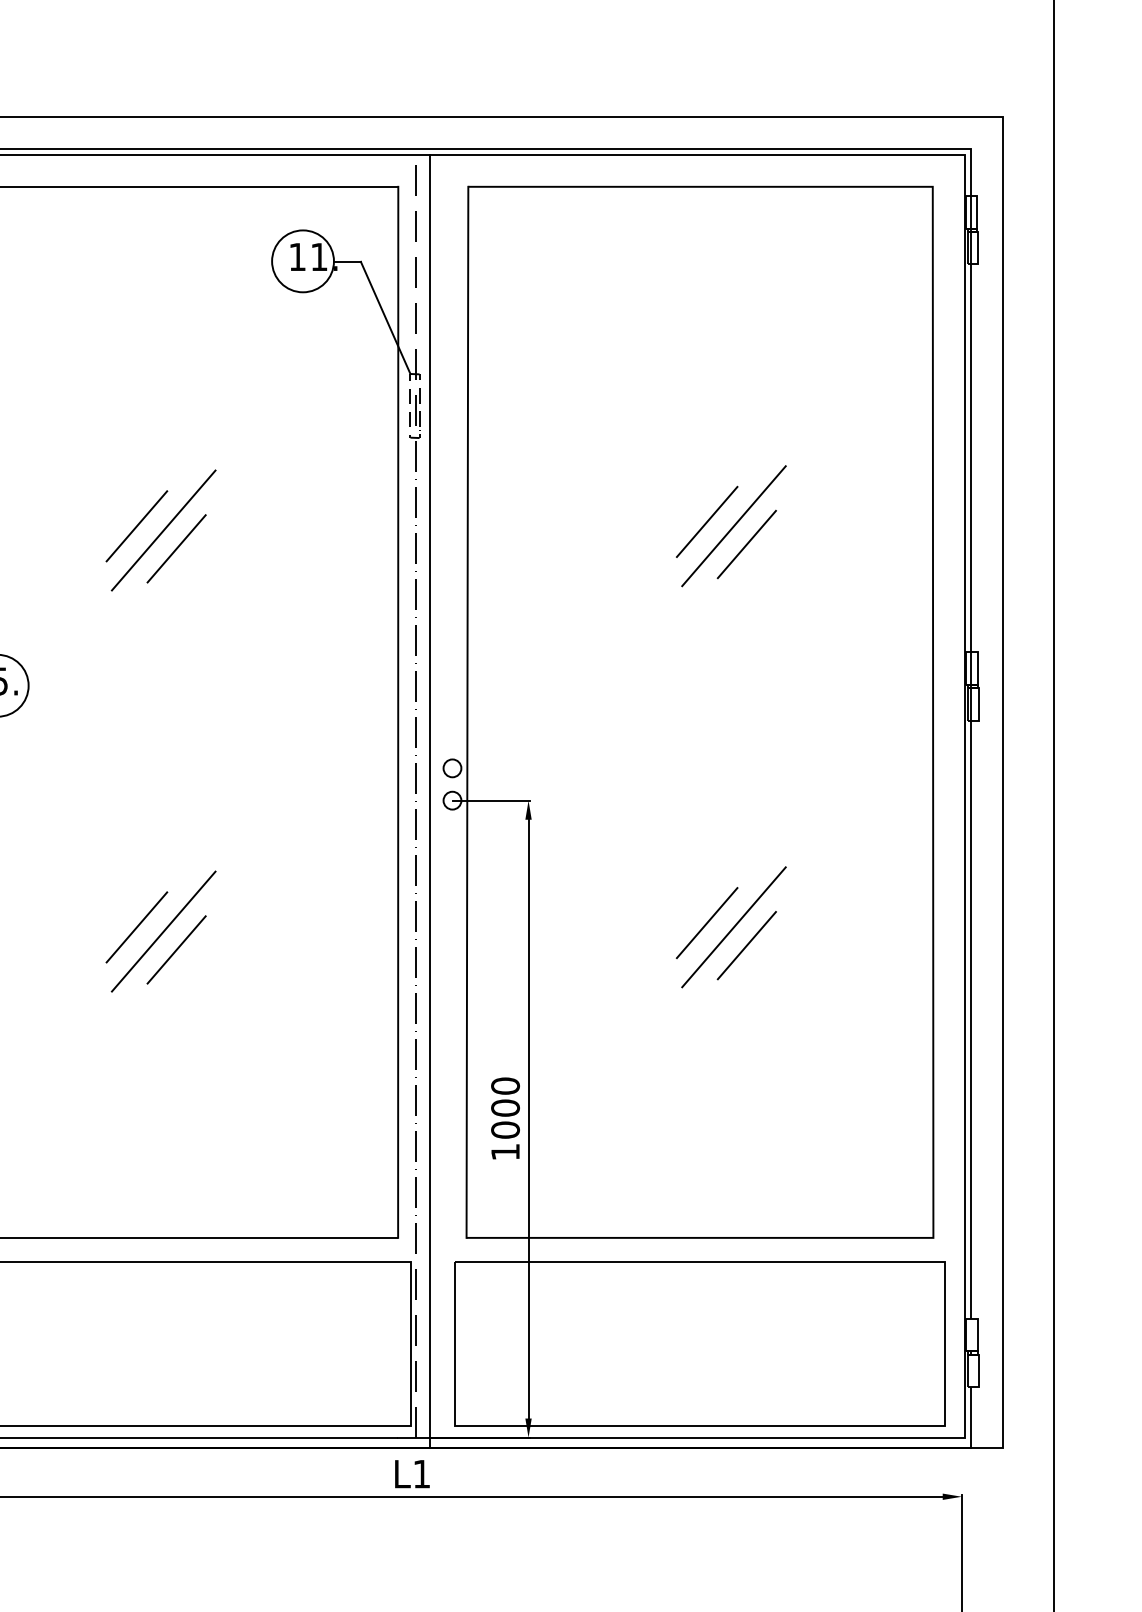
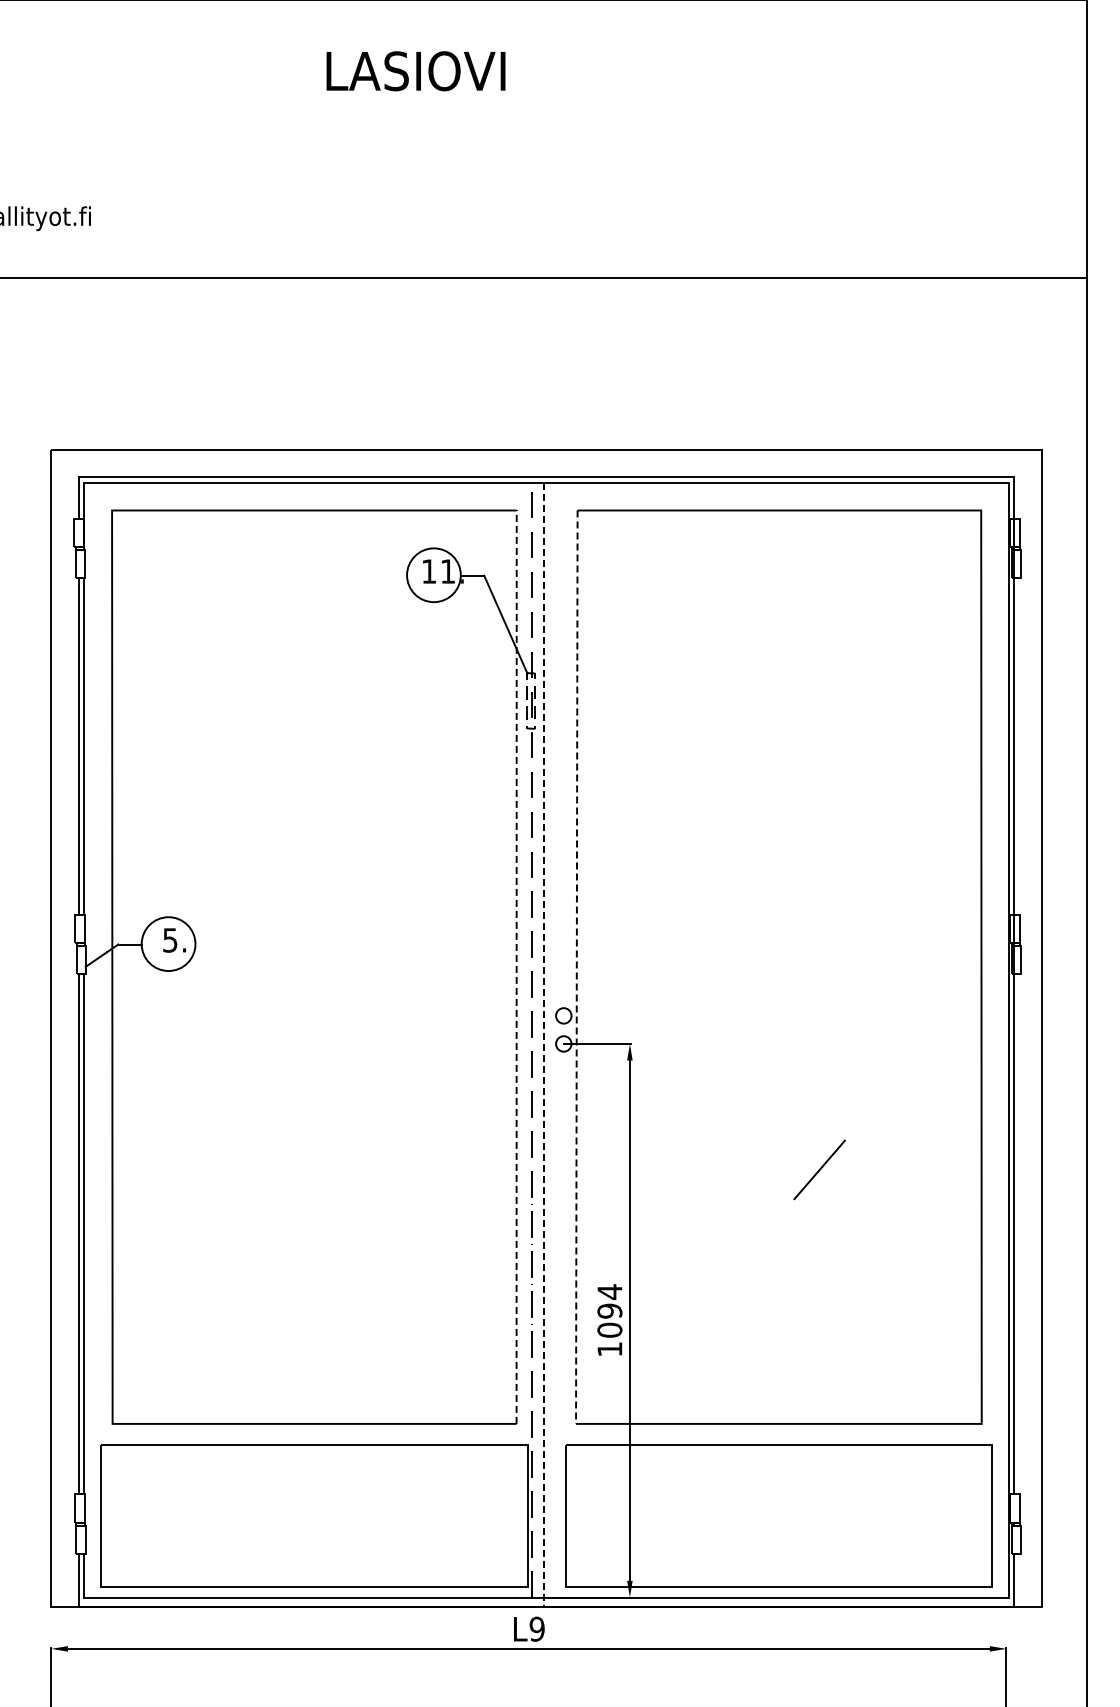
line: (706, 521) -> (784, 801), removed
line: (136, 526) -> (289, 805), removed
line: (734, 526) -> (808, 805), removed
line: (163, 530) -> (312, 809), removed
line: (746, 544) -> (819, 821), removed
line: (175, 548) -> (323, 824), removed
line: (398, 712) -> (516, 967), solid -> dashed
line: (467, 712) -> (576, 967), solid -> dashed
line: (430, 801) -> (544, 1044), solid -> dashed
line: (706, 922) -> (784, 1149), removed
line: (136, 926) -> (289, 1153), removed
line: (734, 926) -> (808, 1153), removed
line: (163, 931) -> (312, 1157), removed
line: (175, 949) -> (323, 1173), removed
text: (505, 1097) -> (609, 1301), 1000 -> 1094
text: (421, 1473) -> (536, 1628), L1 -> L9

